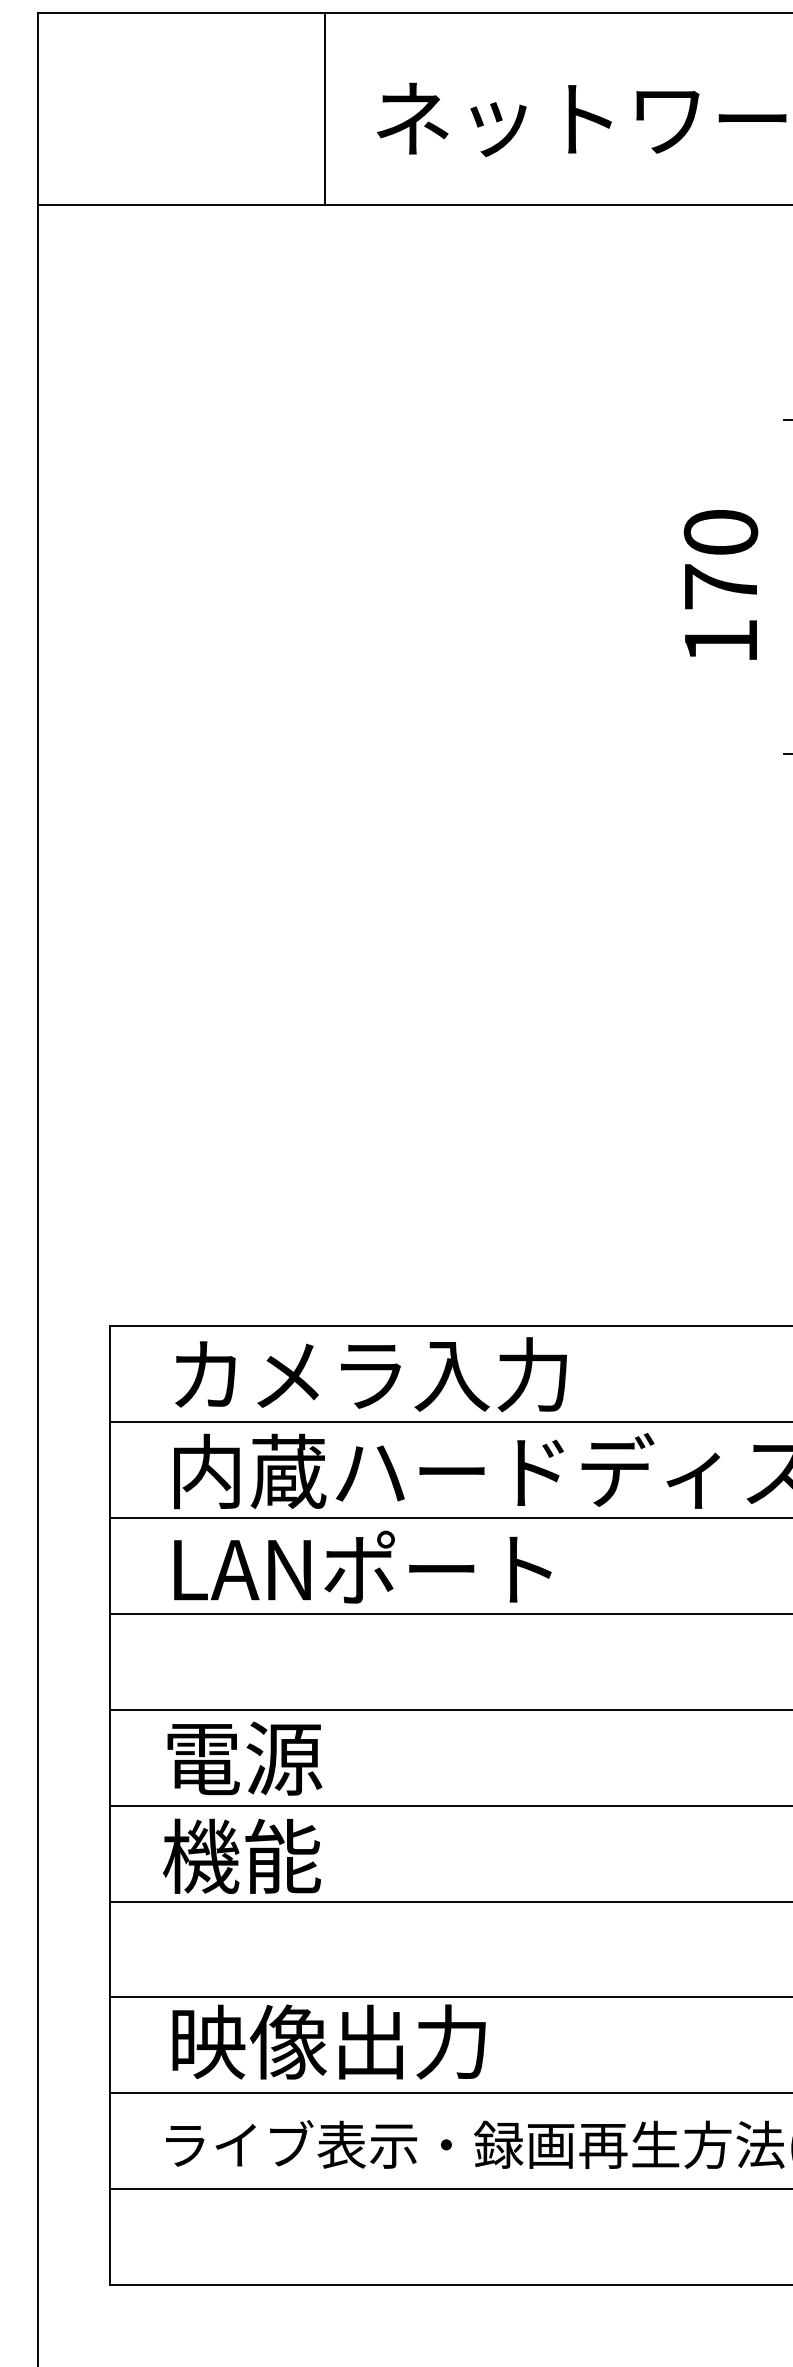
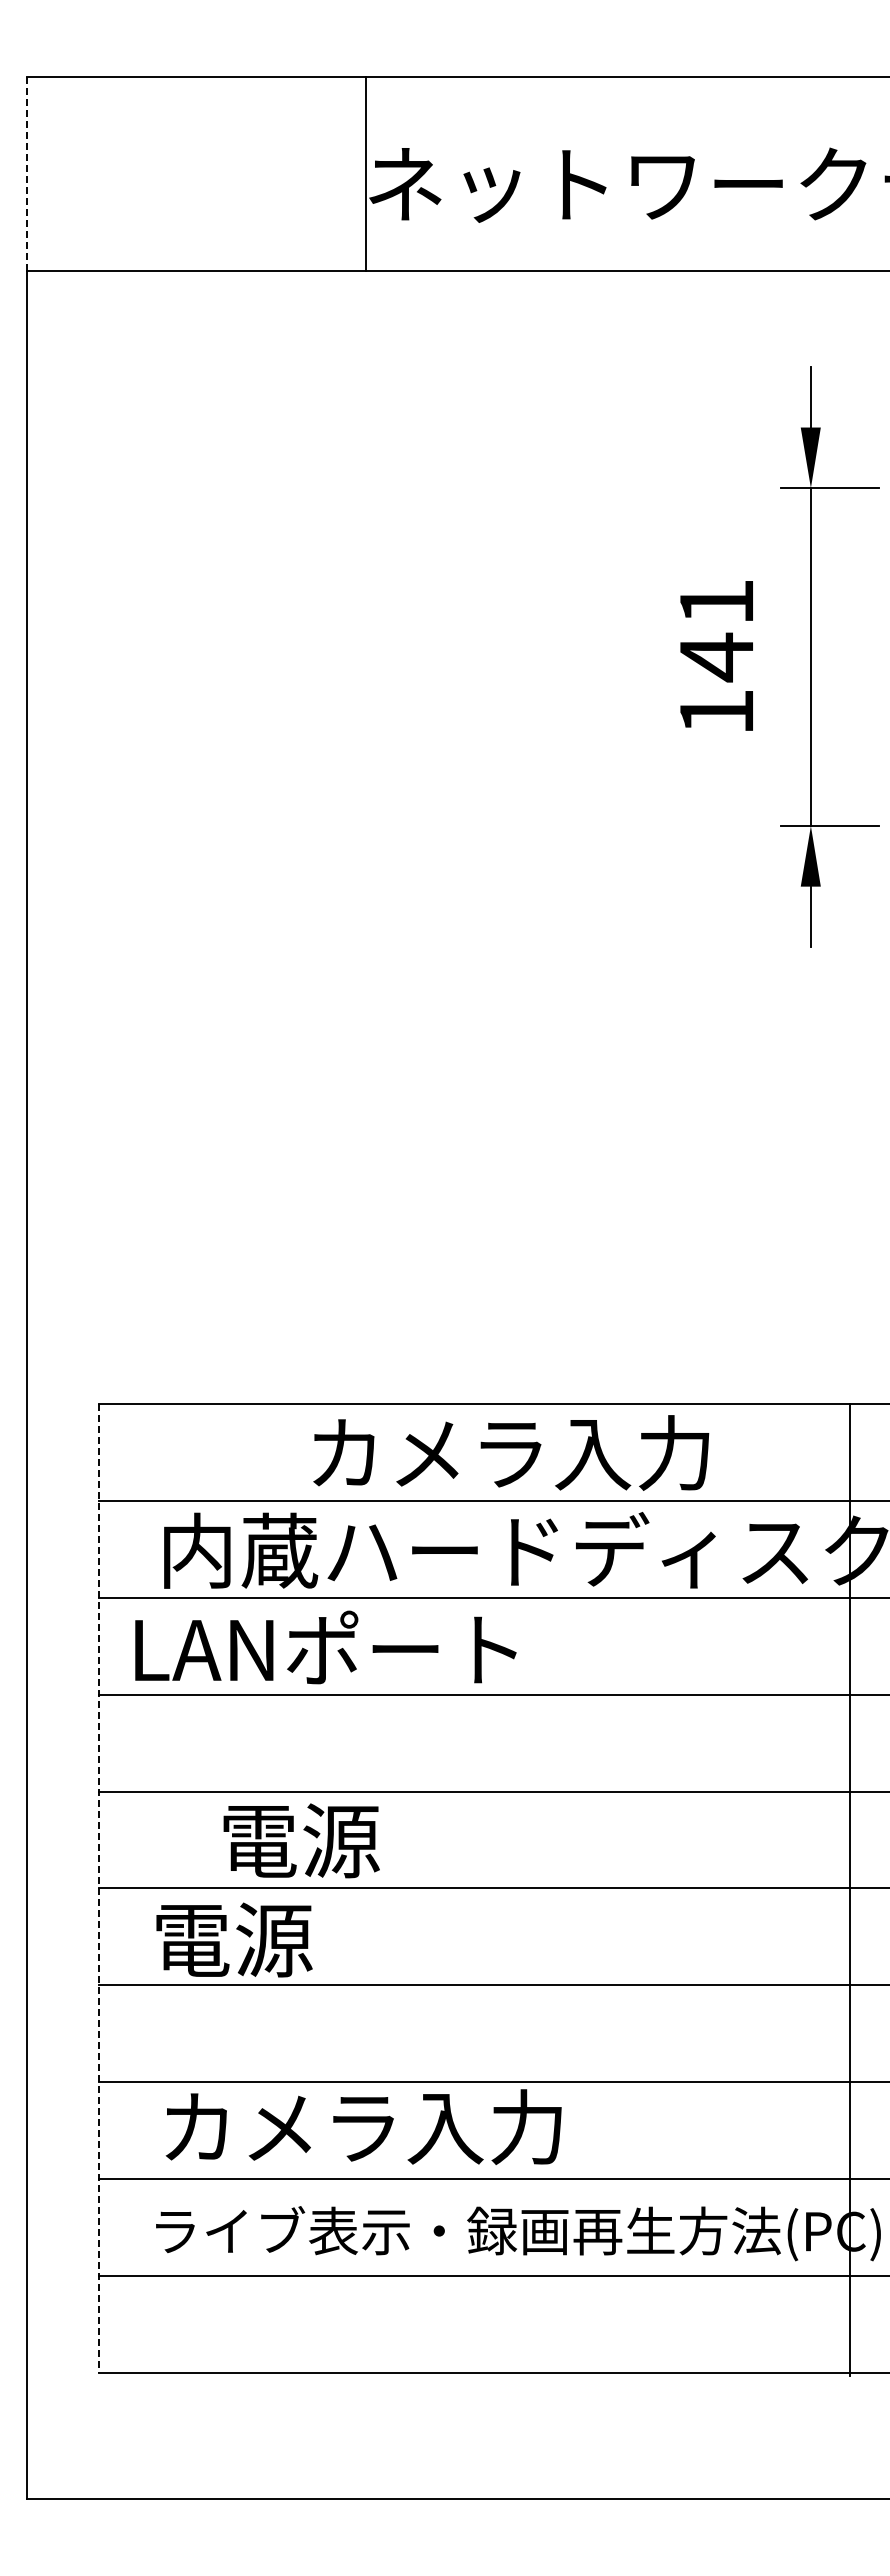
line: (325, 108) -> (366, 173), moved
line: (37, 109) -> (26, 174), solid -> dashed
text: (720, 560) -> (716, 630), 170 -> 141
text: (371, 1374) -> (511, 1452), moved
text: (362, 1567) -> (325, 1647), moved
text: (244, 1758) -> (301, 1840), moved
line: (110, 1805) -> (99, 1888), solid -> dashed
text: (241, 1856) -> (232, 1939), 機能 -> 電源
text: (369, 2042) -> (361, 2127), 映像出力 -> カメラ入力

